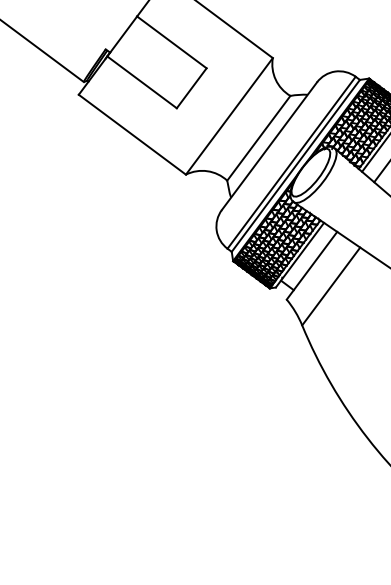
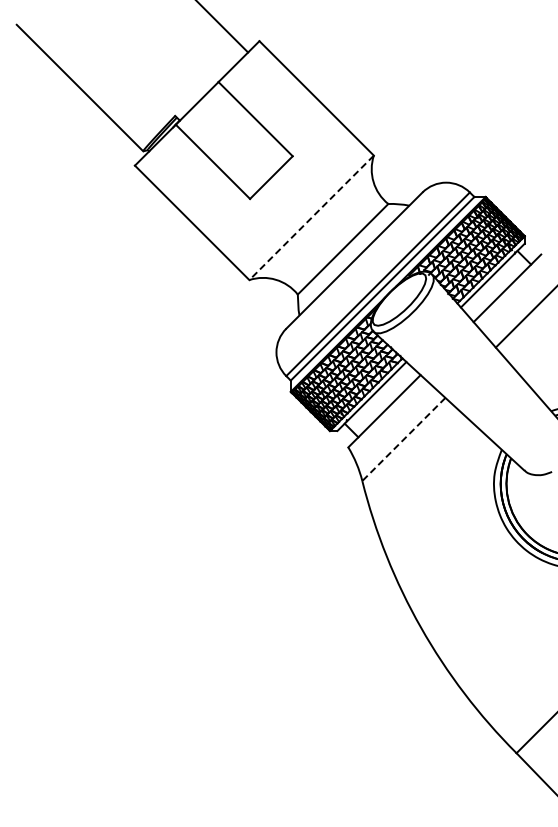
line: (229, 116) -> (311, 218), solid -> dashed
line: (330, 286) -> (403, 439), solid -> dashed

